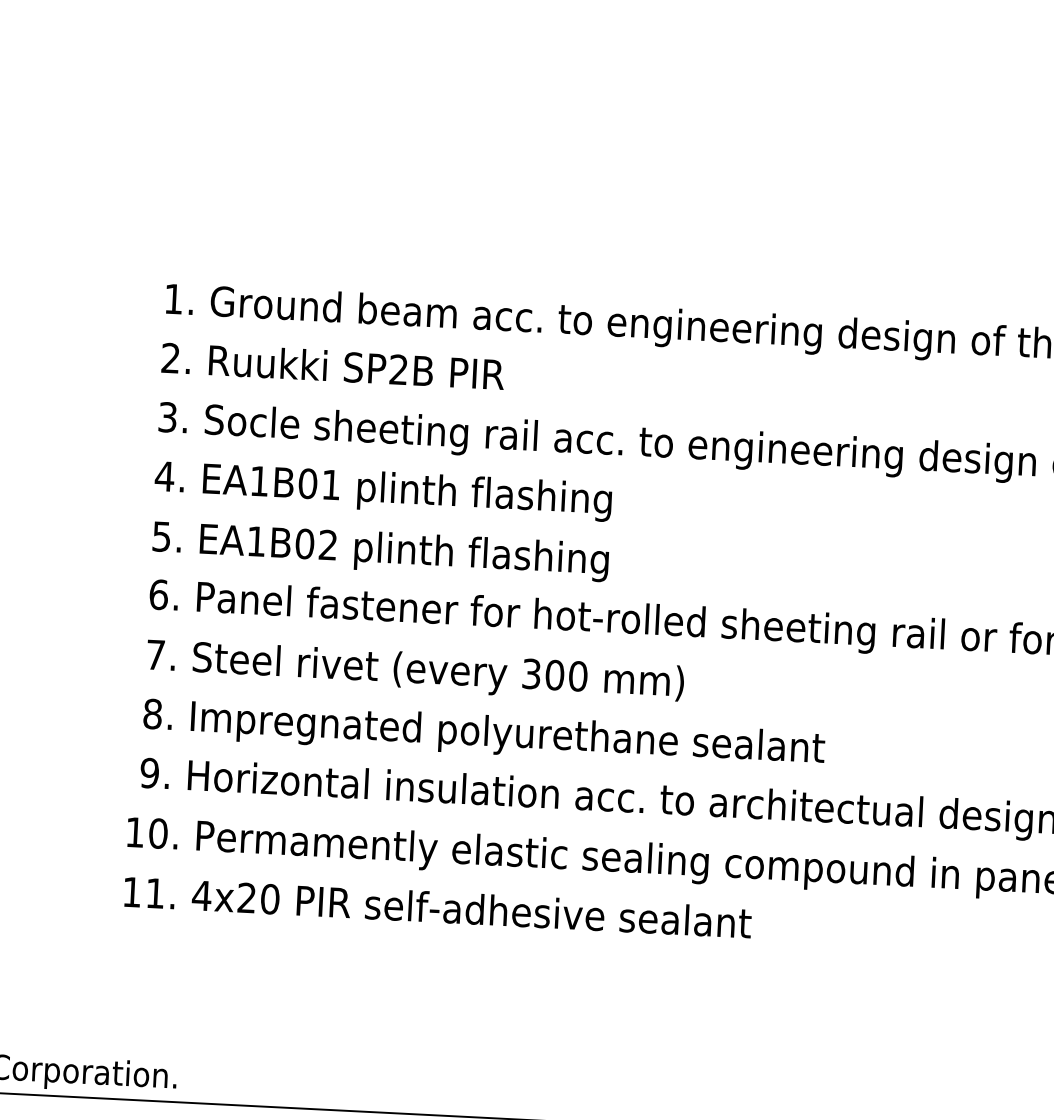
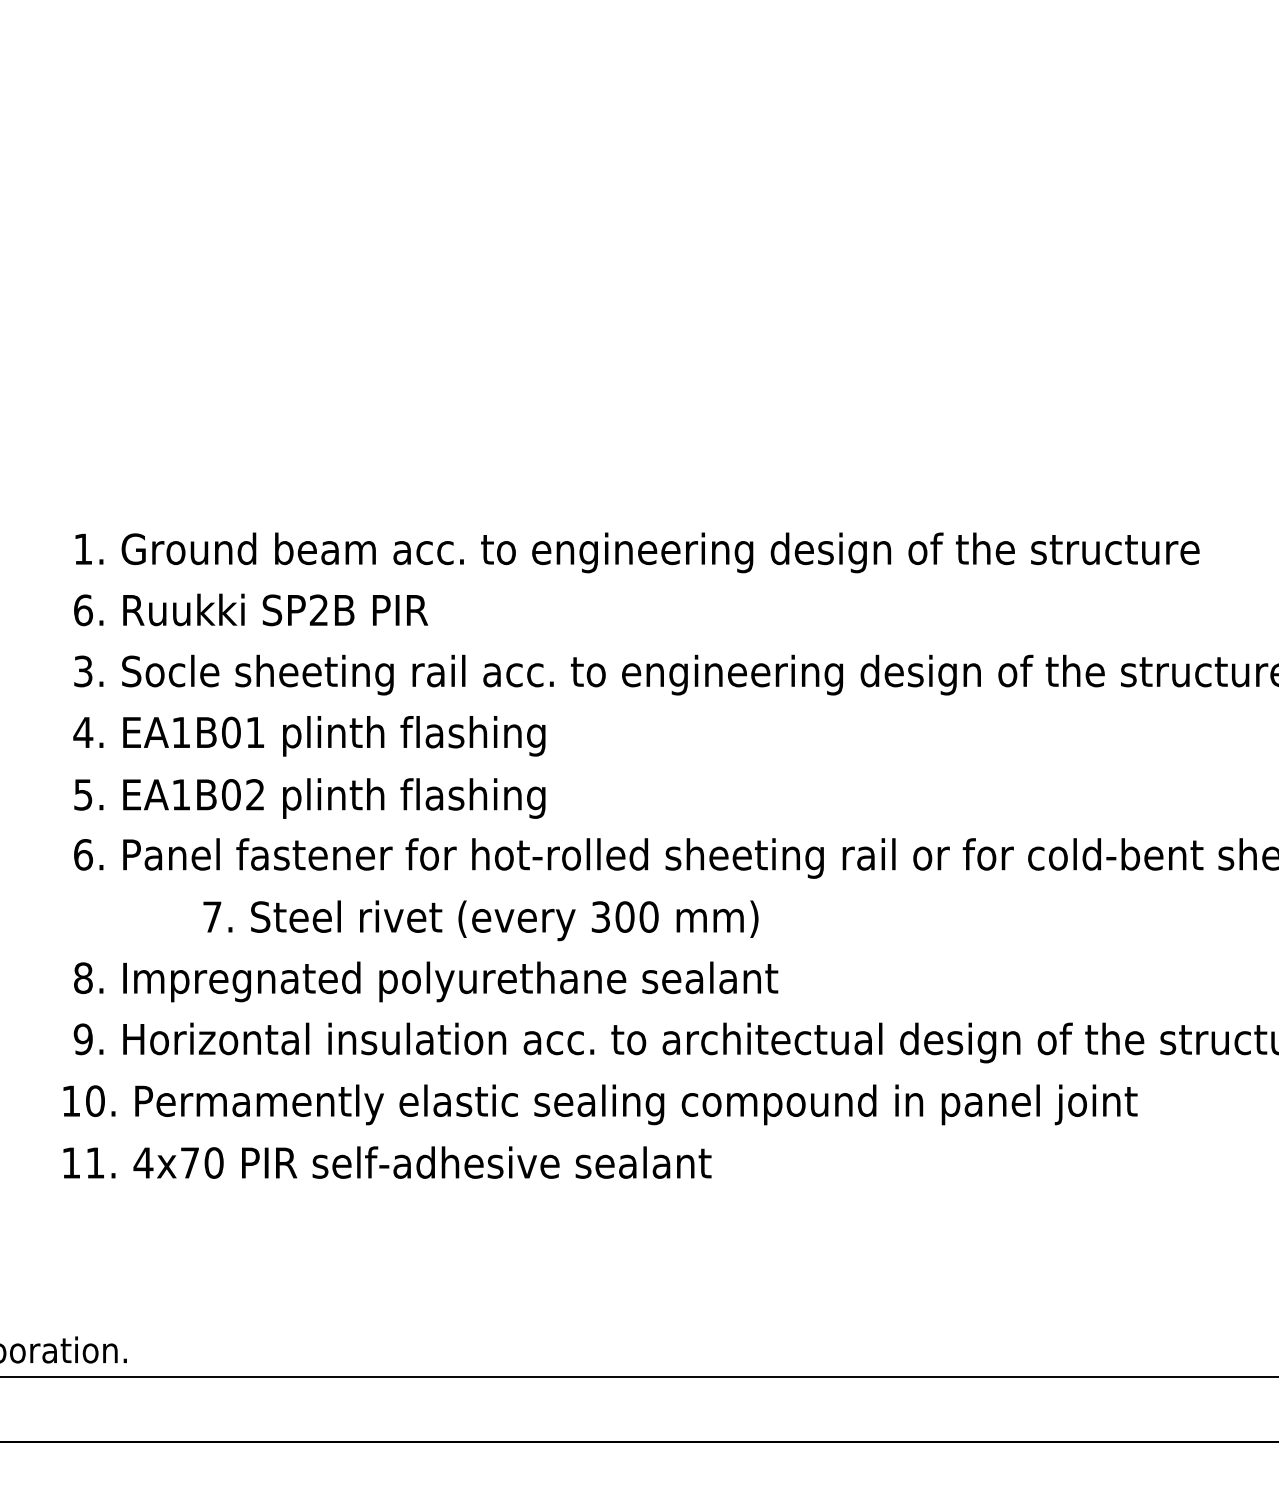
text: (170, 358) -> (83, 610), 2. -> 6.
text: (414, 671) -> (480, 920), moved
text: (246, 897) -> (189, 1162), 4x20 -> 4x70

